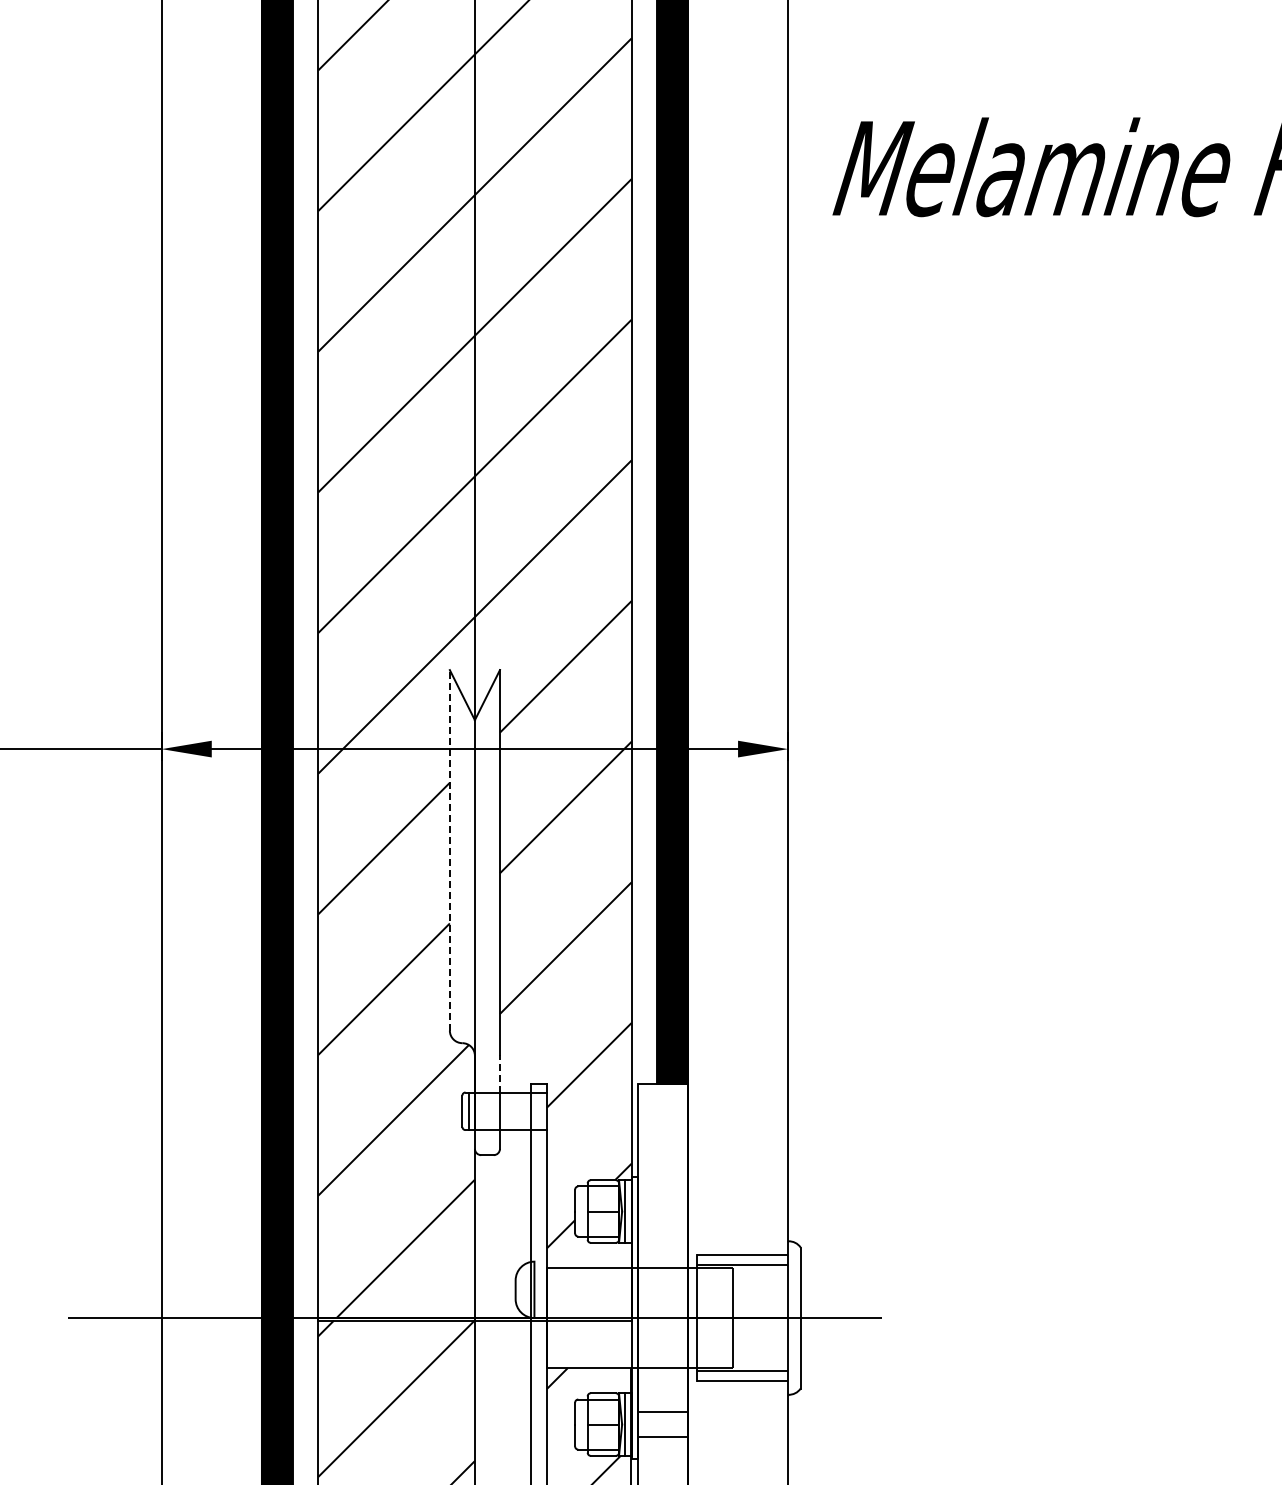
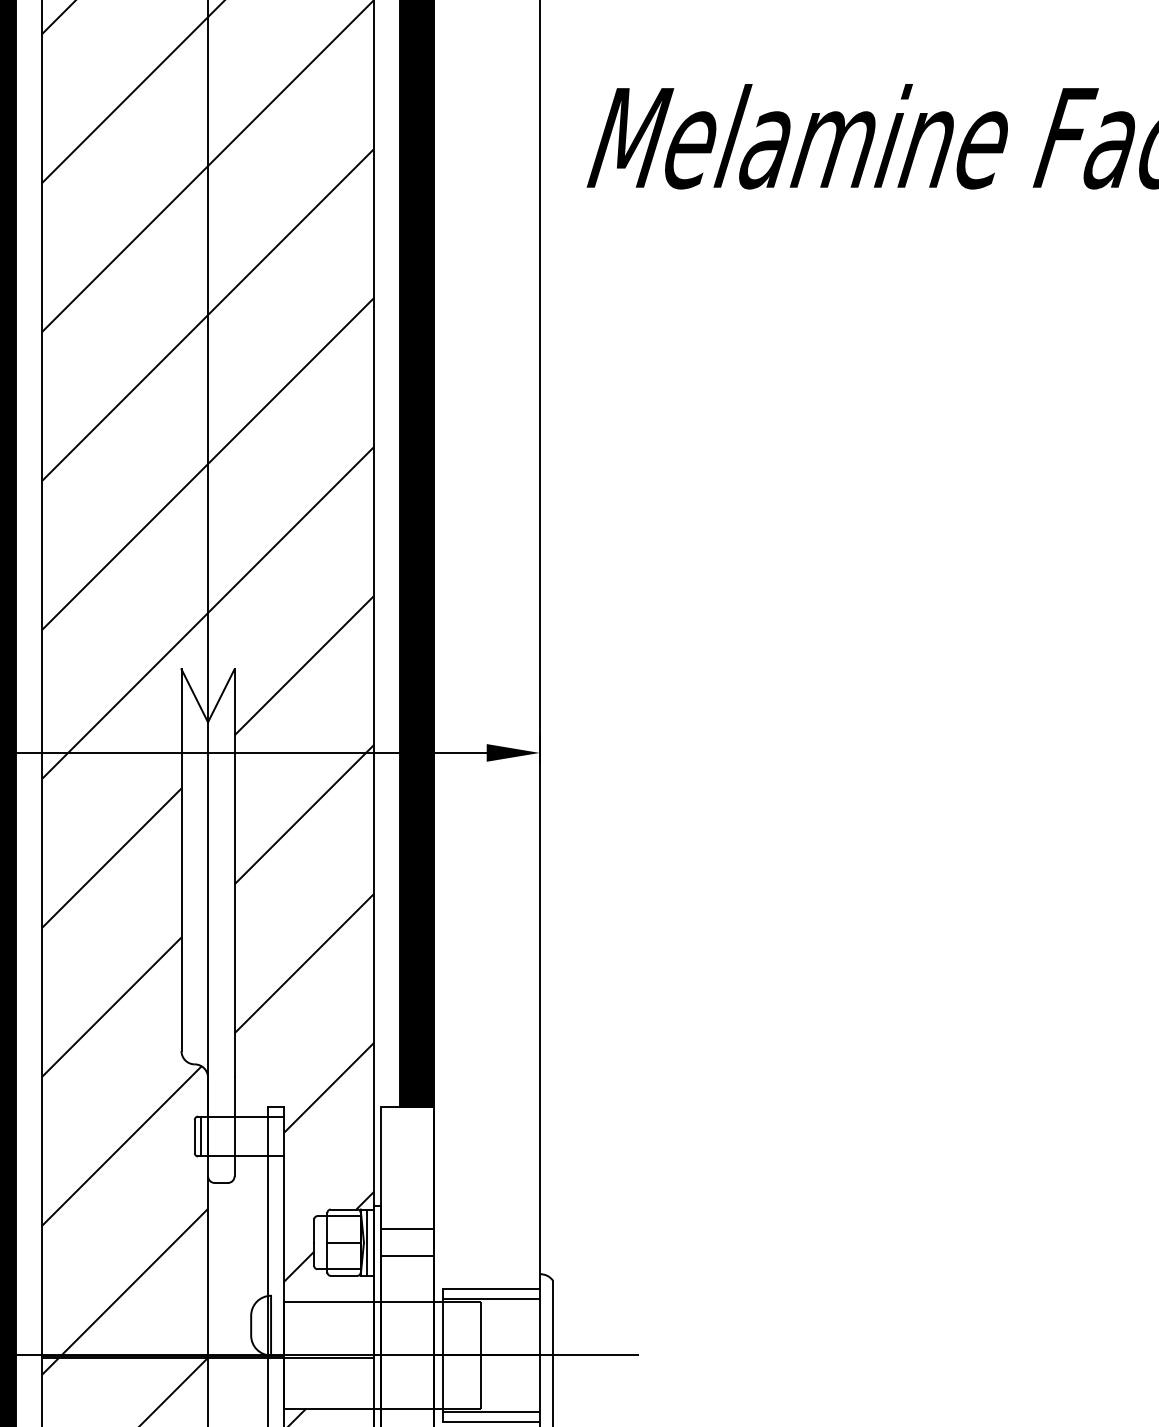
line: (449, 849) -> (181, 859), dashed -> solid
line: (499, 1073) -> (234, 1096), dashed -> solid
line: (662, 1199) -> (406, 1229), added
line: (662, 1224) -> (406, 1256), added

